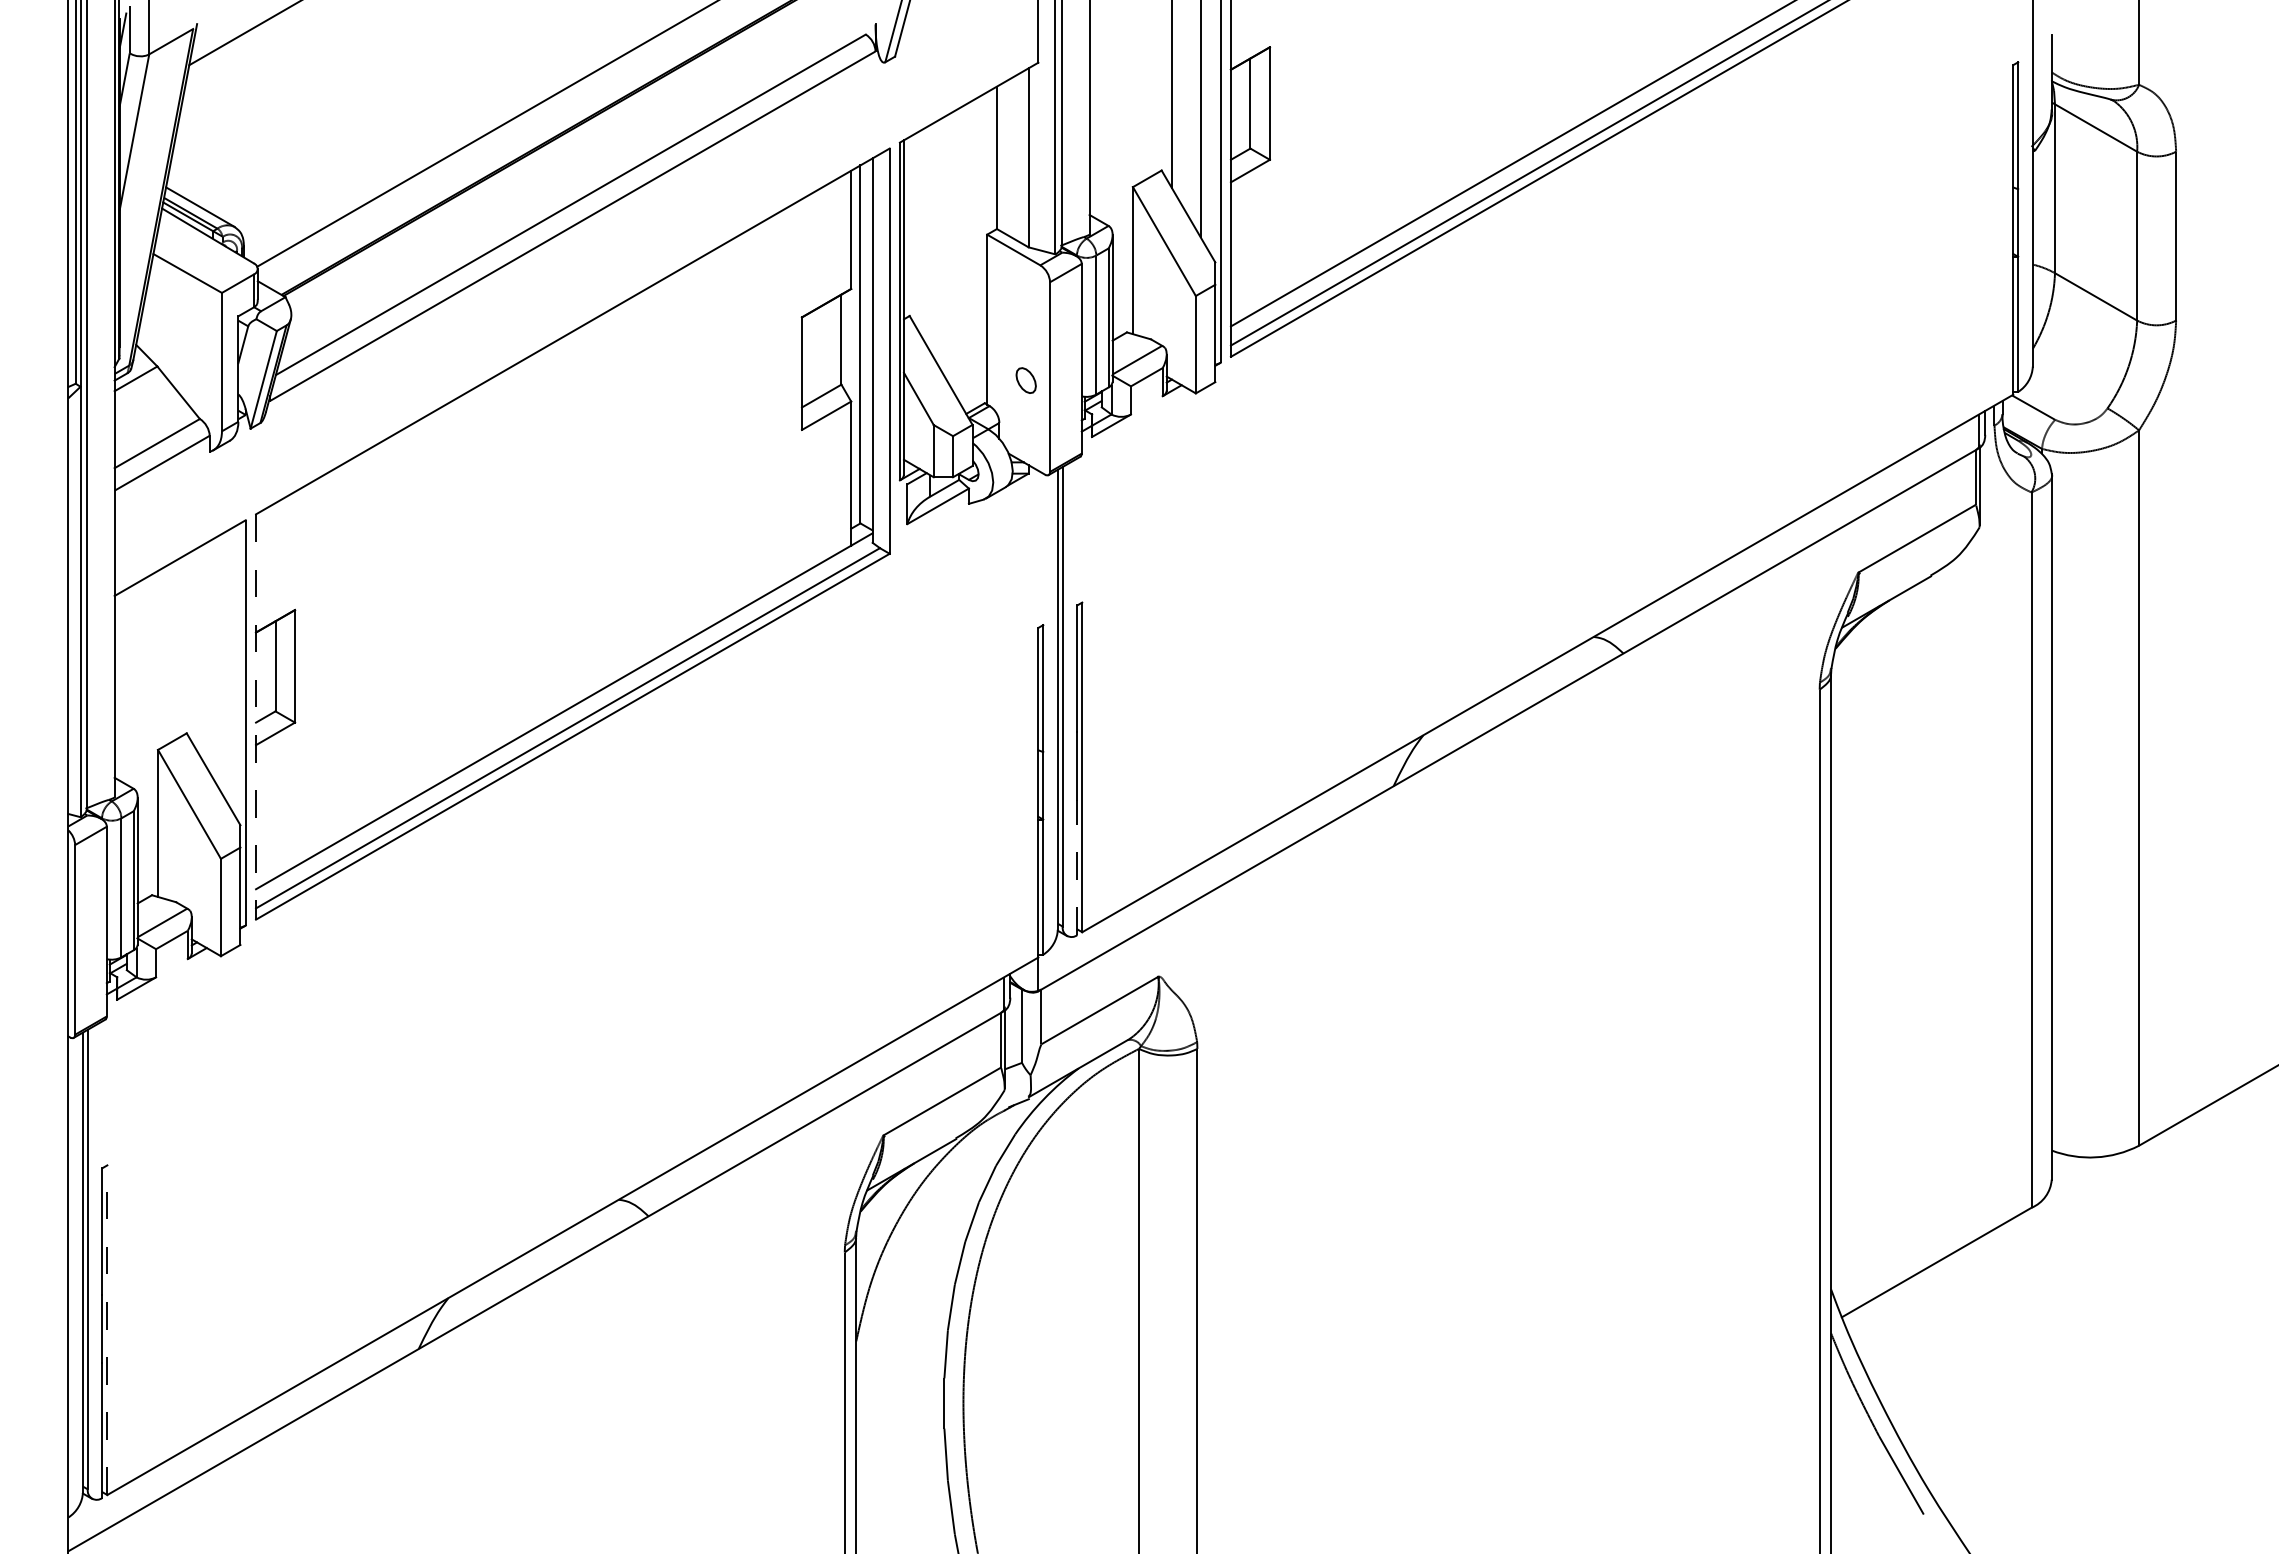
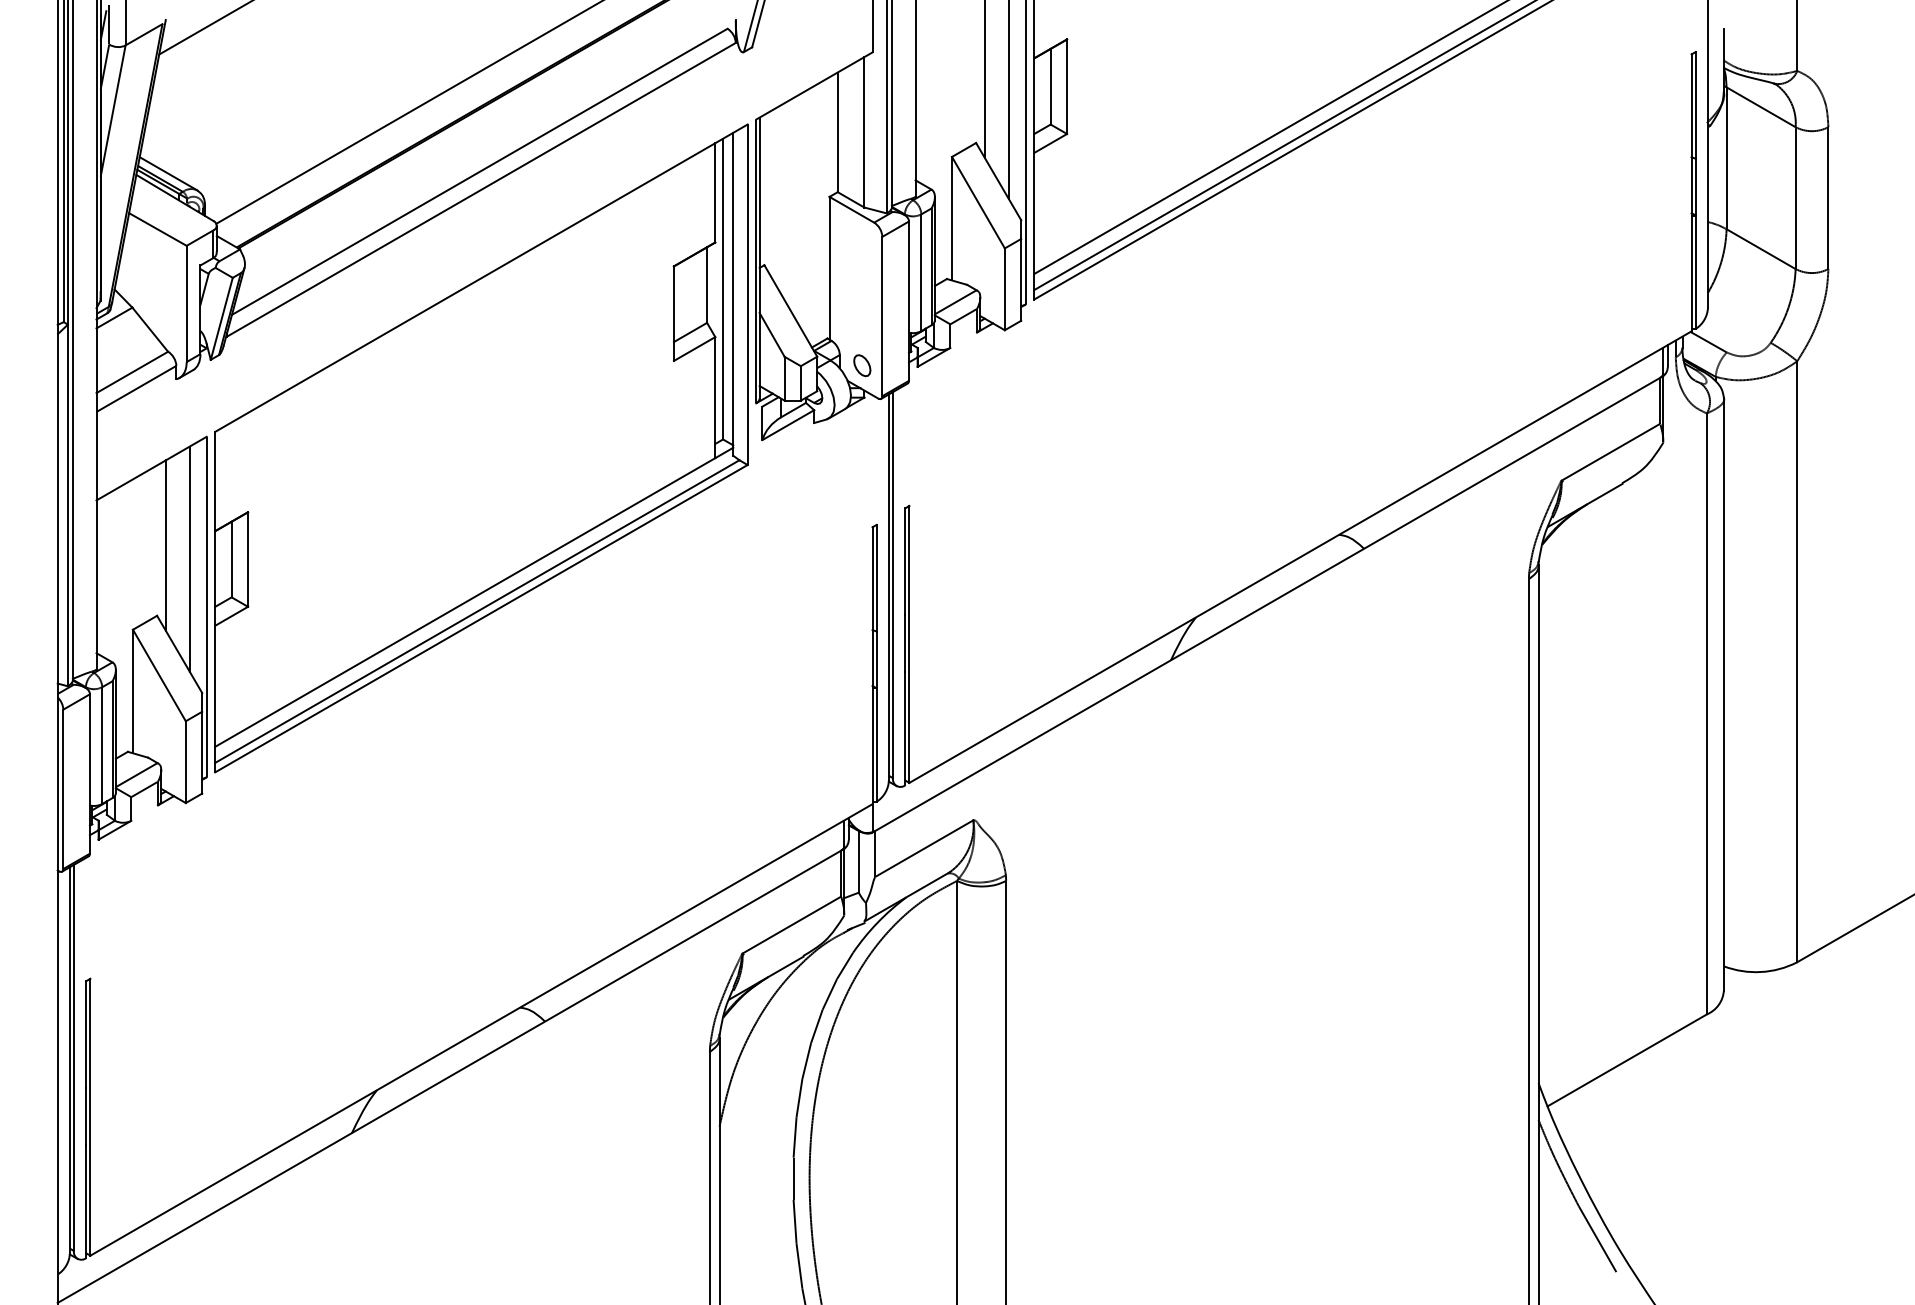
part: (1025, 380) -> (861, 365), moved
line: (197, 649) -> (166, 545), added
line: (226, 666) -> (190, 559), added
line: (256, 717) -> (215, 602), dashed -> solid
line: (1077, 867) -> (905, 728), dashed -> solid
line: (107, 1330) -> (90, 1117), dashed -> solid

